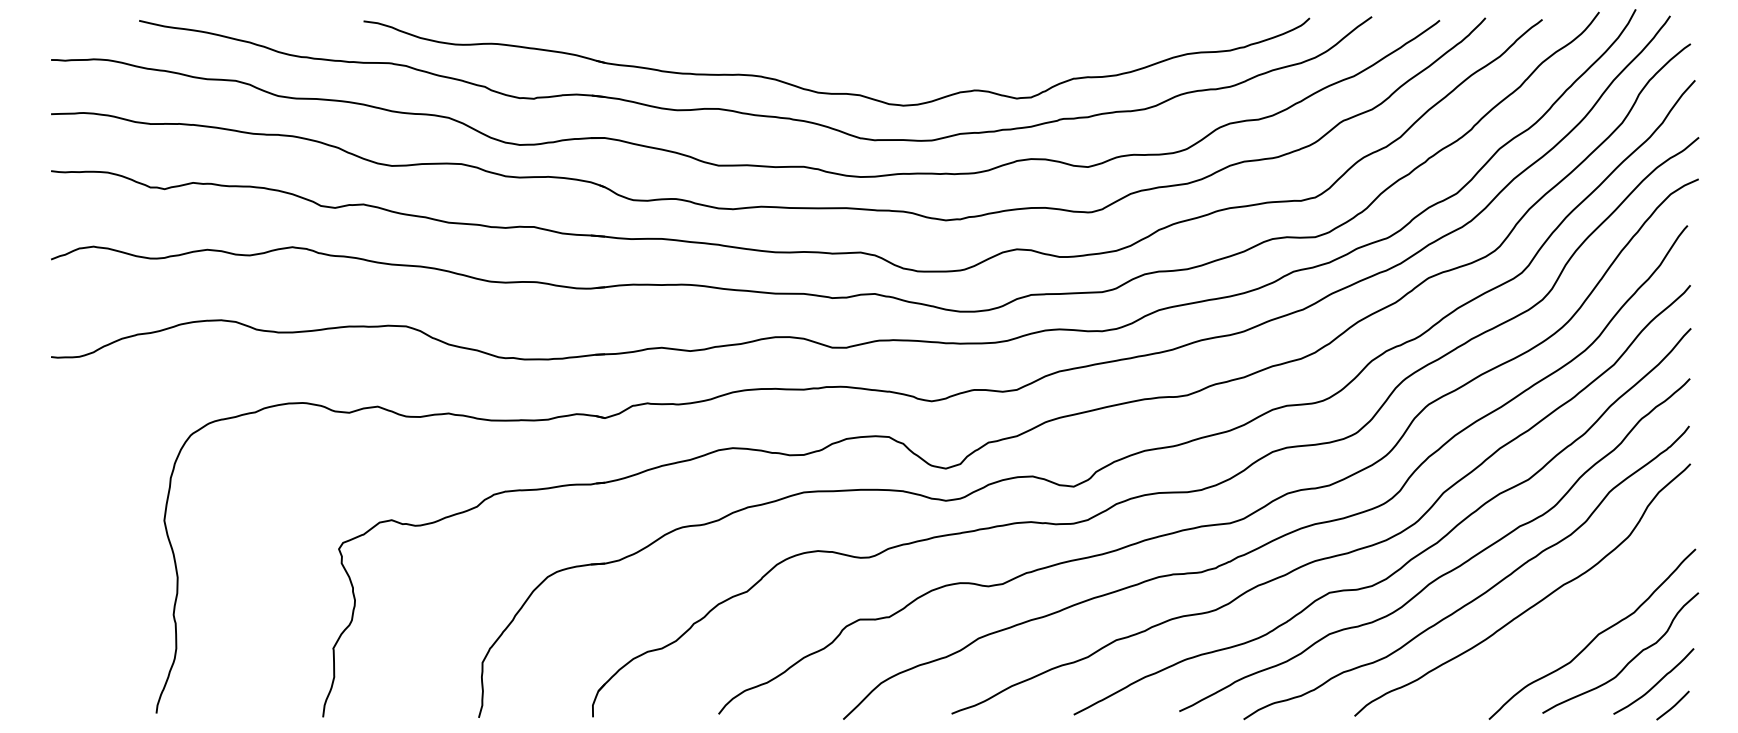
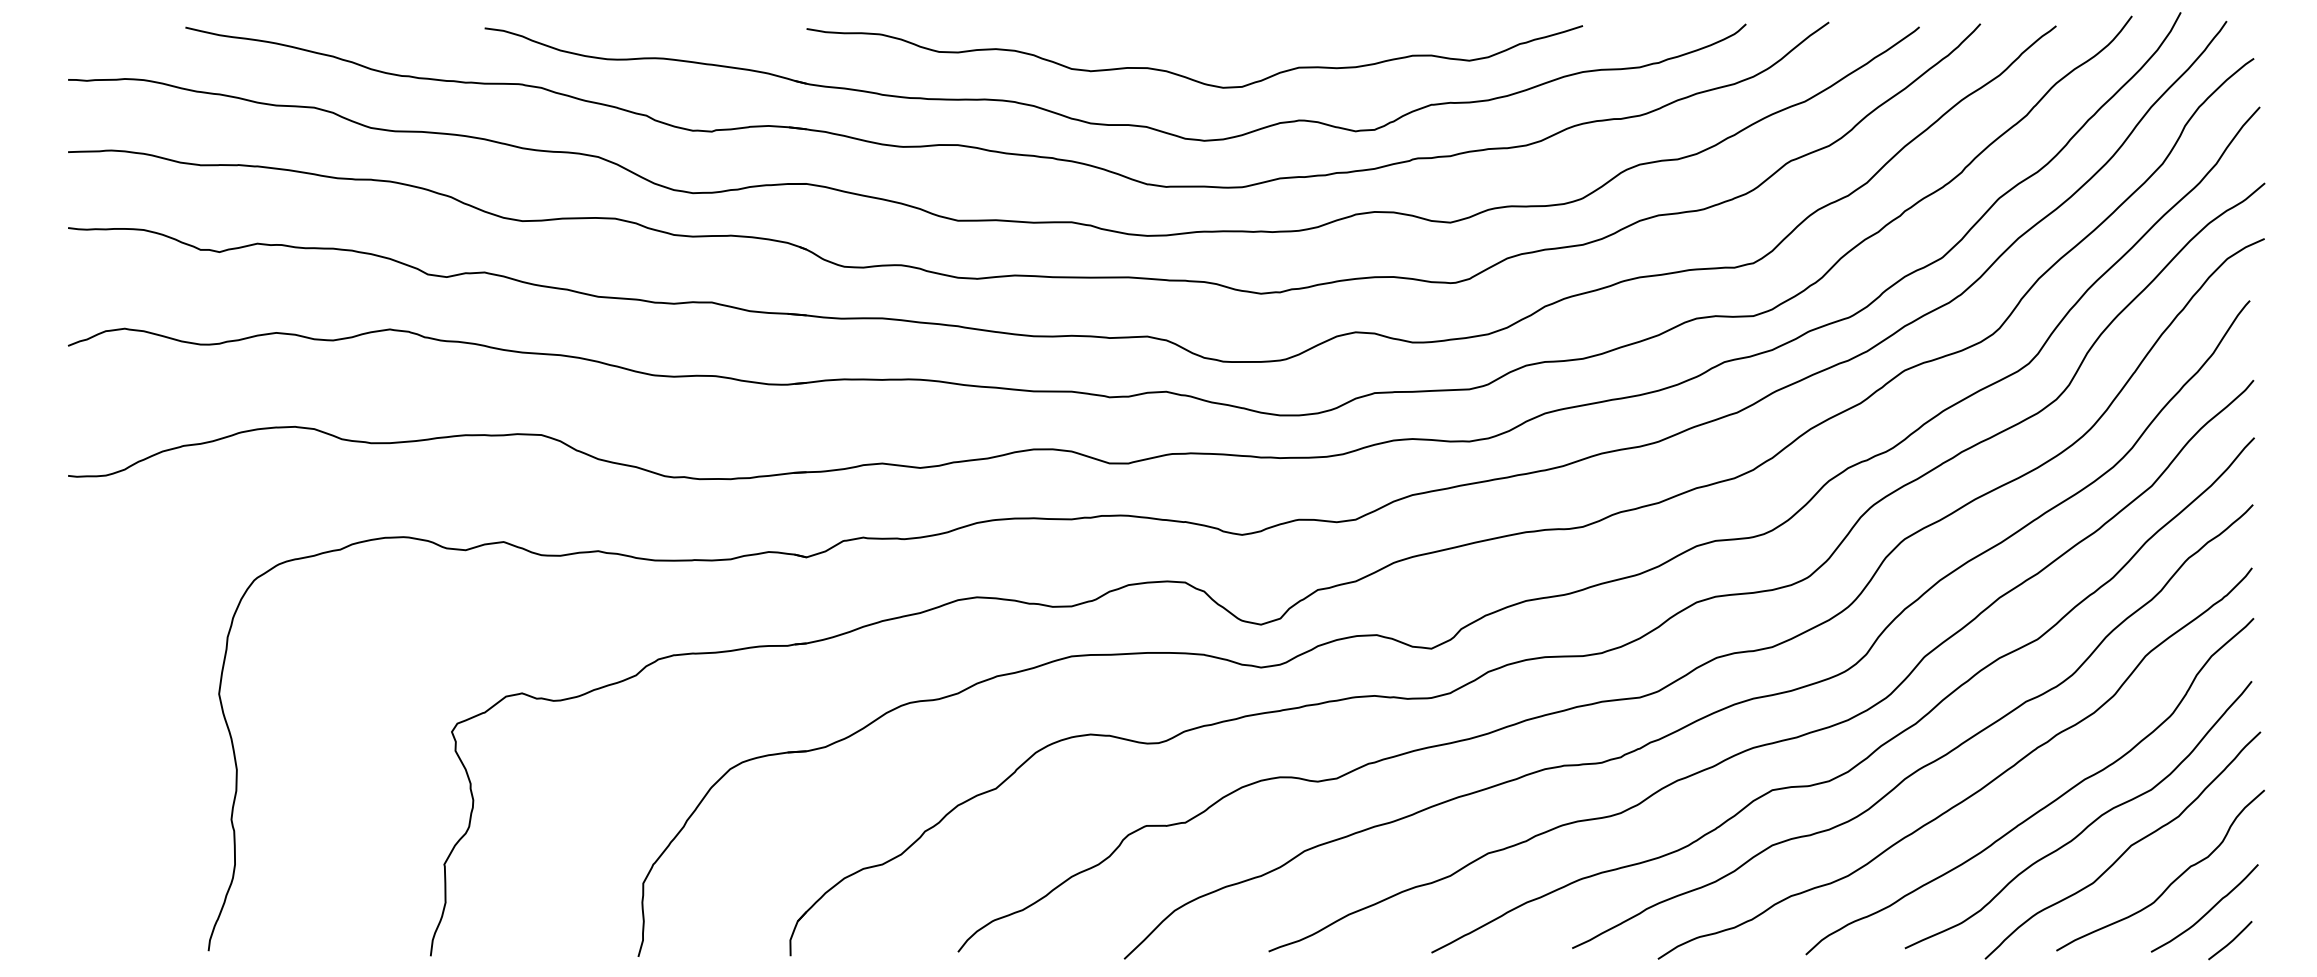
curve: (890, 57) -> (1186, 76), added
curve: (1566, 618) -> (2088, 824), added

